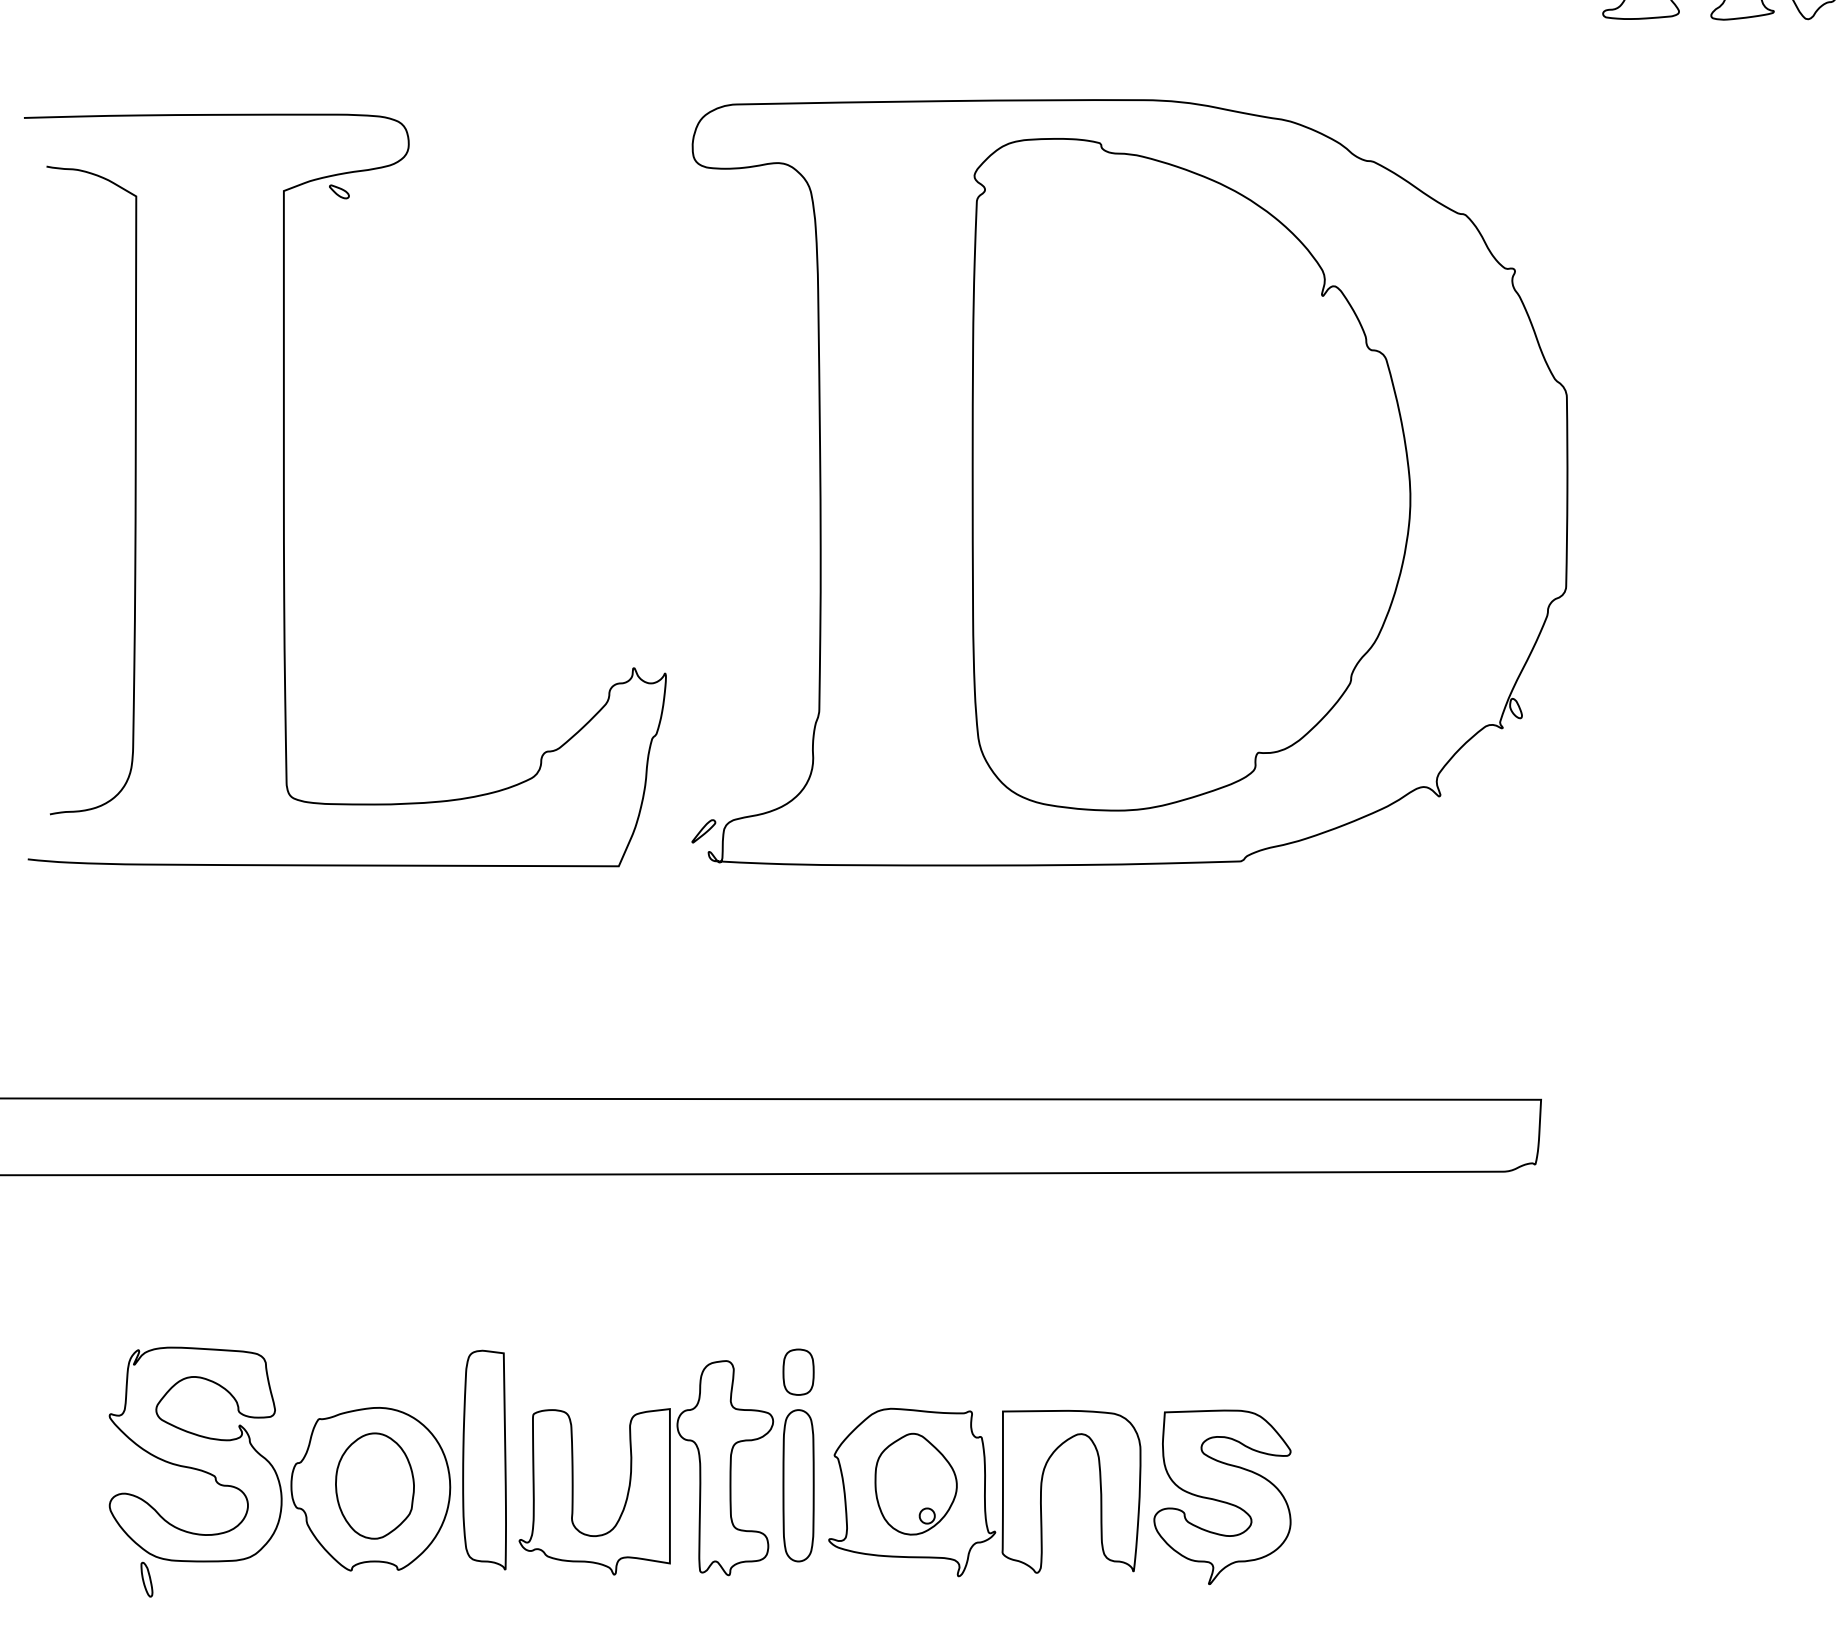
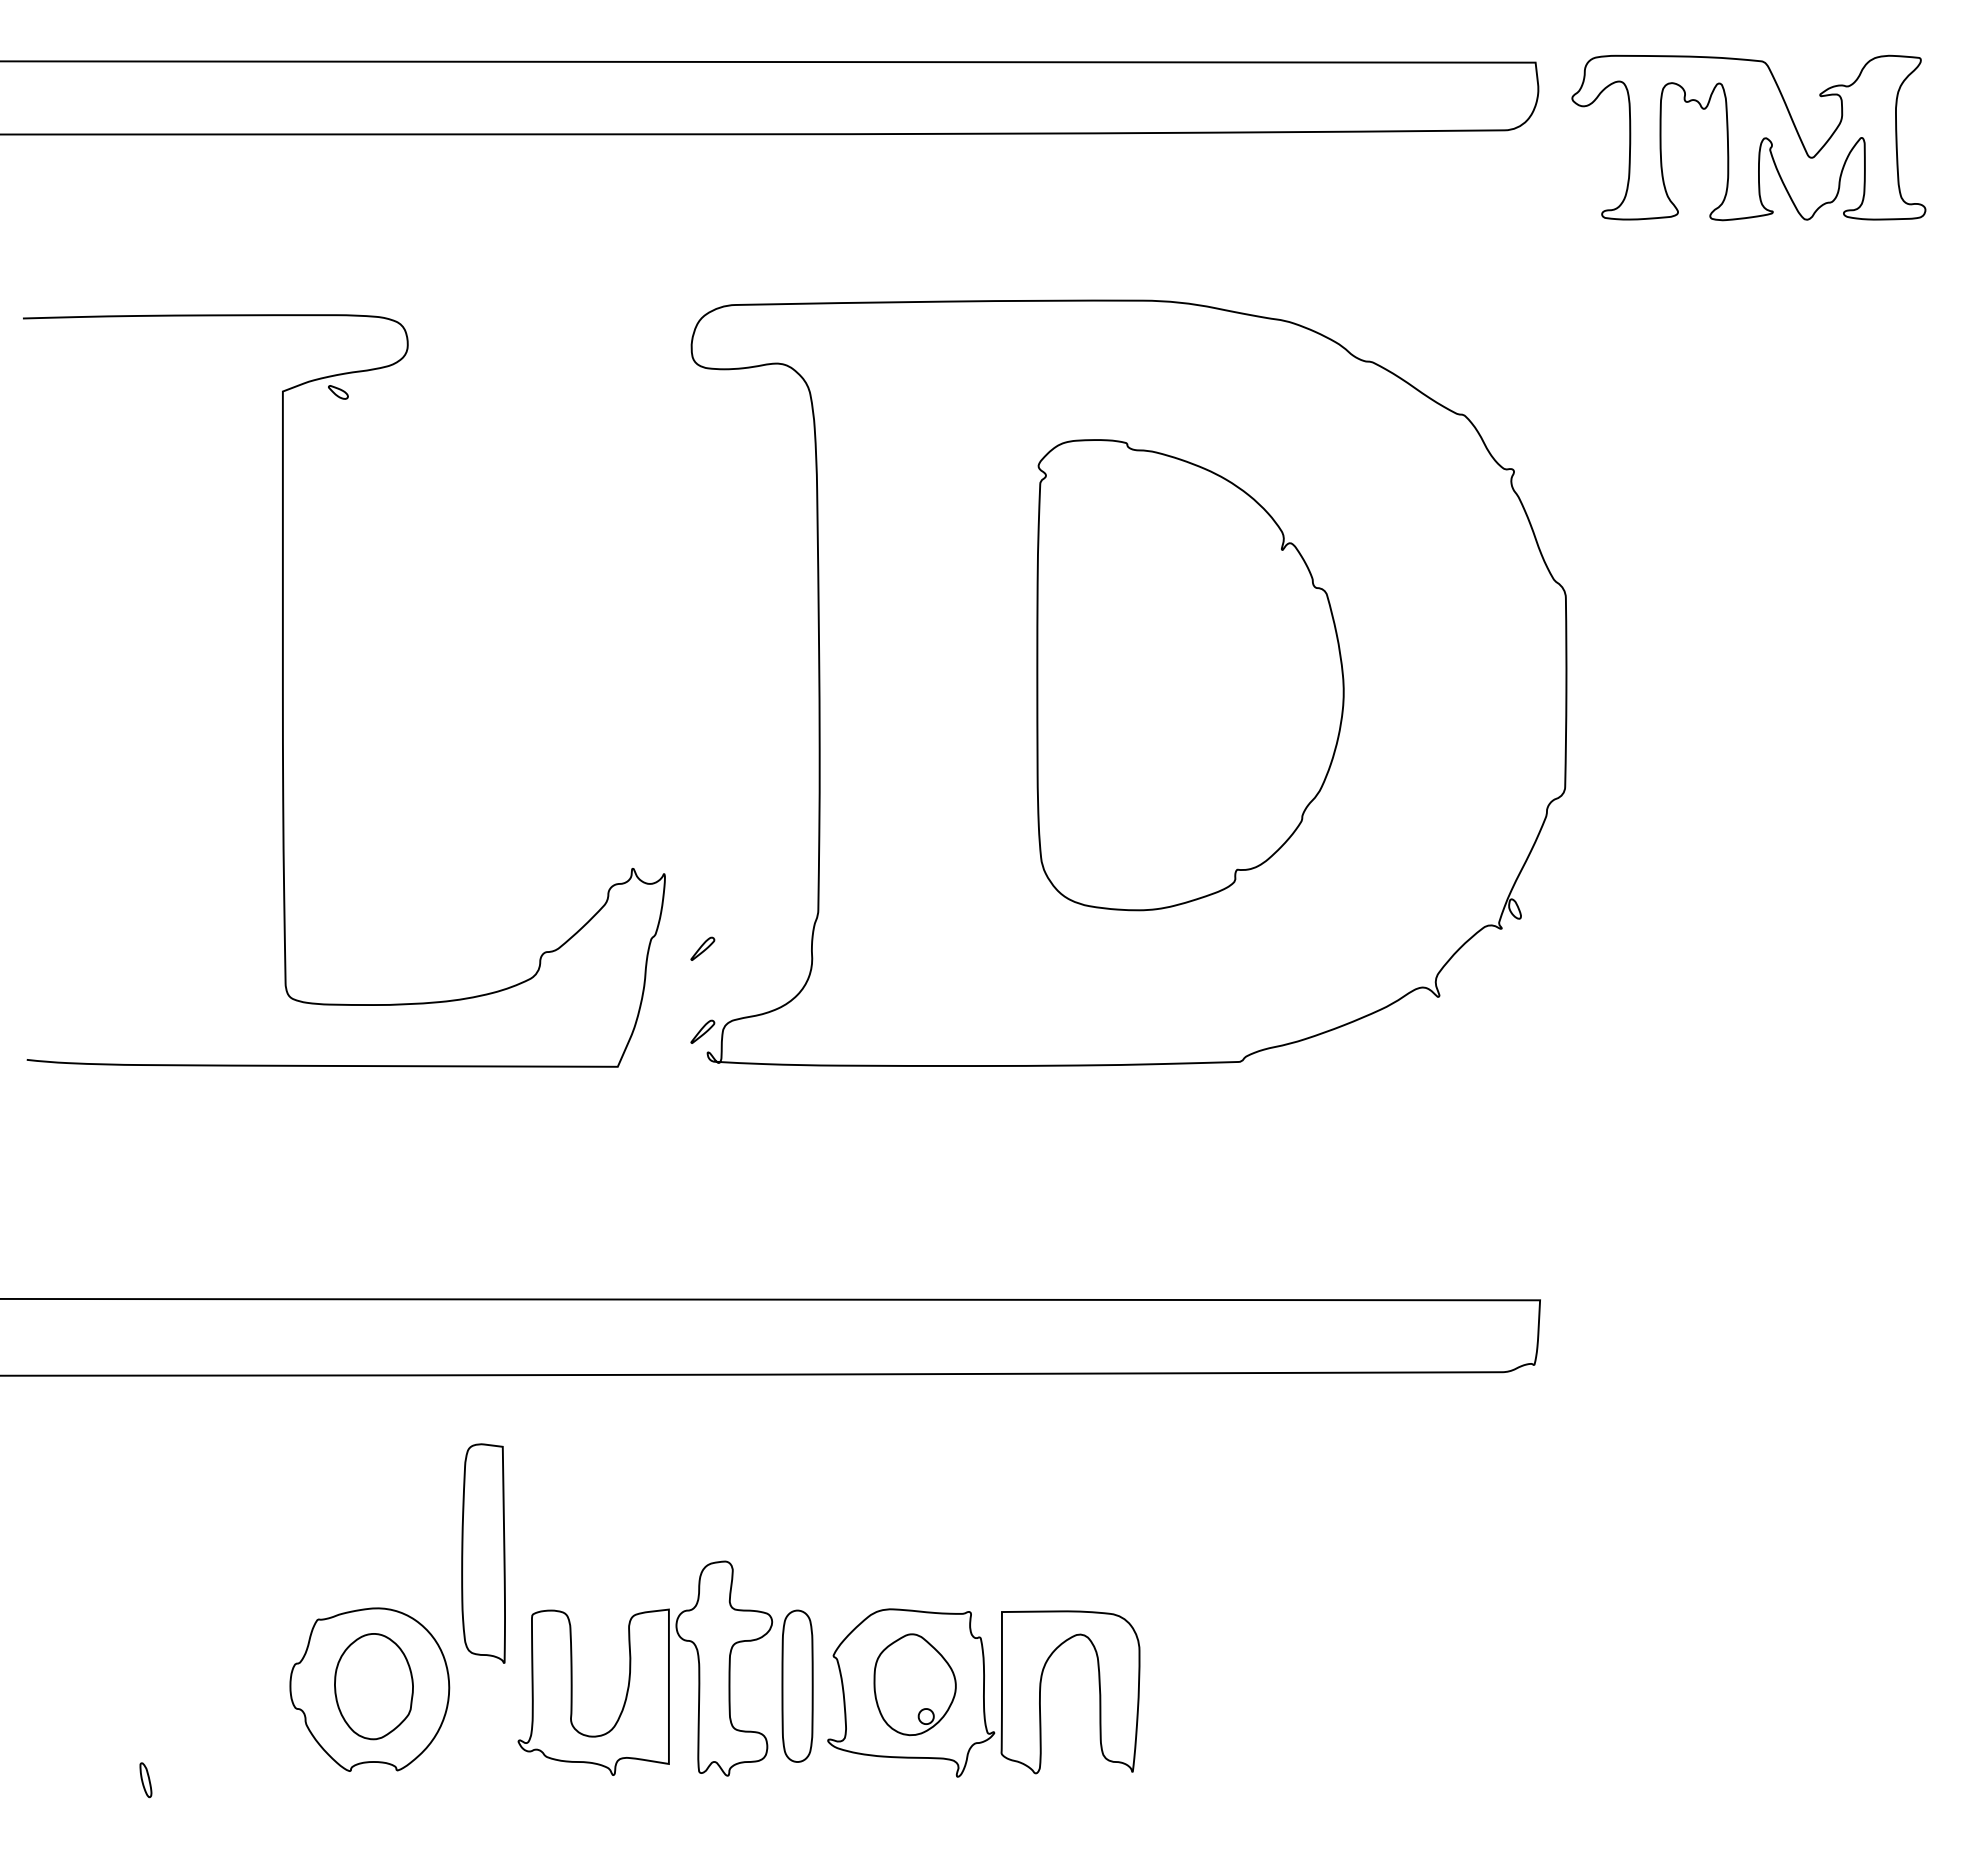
part: (1191, 473) -> (1190, 674), size x0.7
curve: (134, 489) -> (133, 690), removed
part: (703, 747) -> (702, 948), added
part: (798, 1371) -> (797, 1572), removed
part: (195, 1453) -> (194, 1654), removed
part: (484, 1459) -> (483, 1553), moved
part: (1222, 1496) -> (1221, 1697), removed

